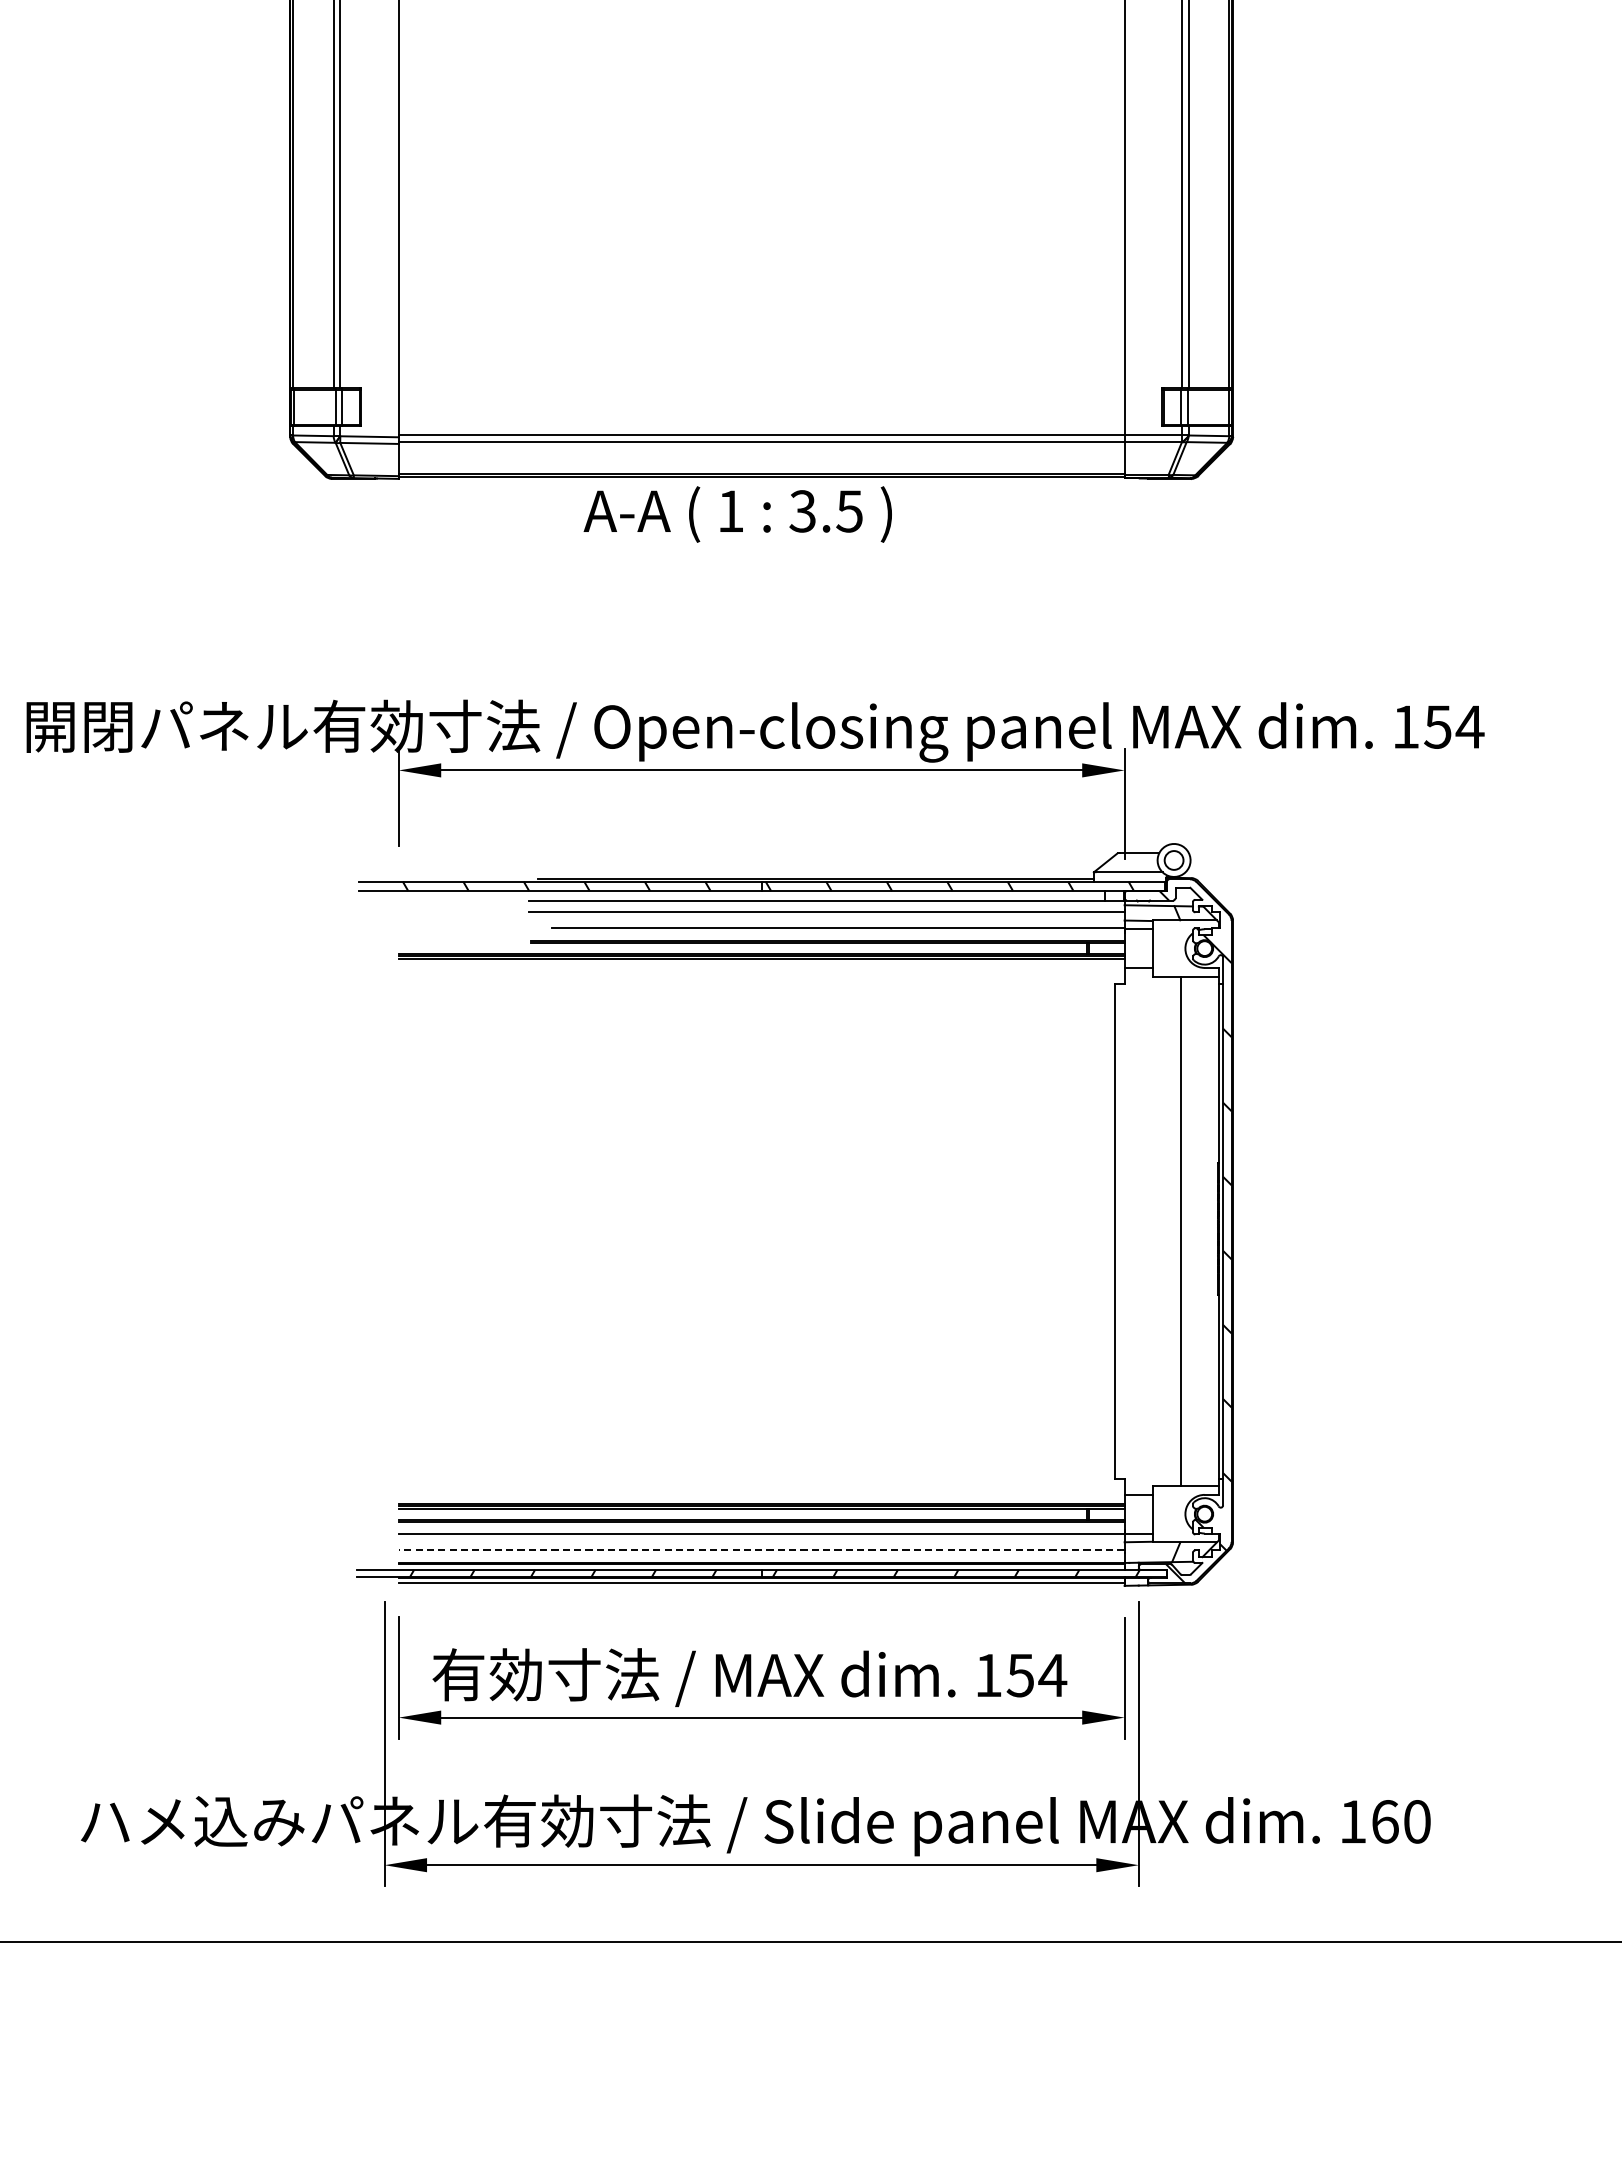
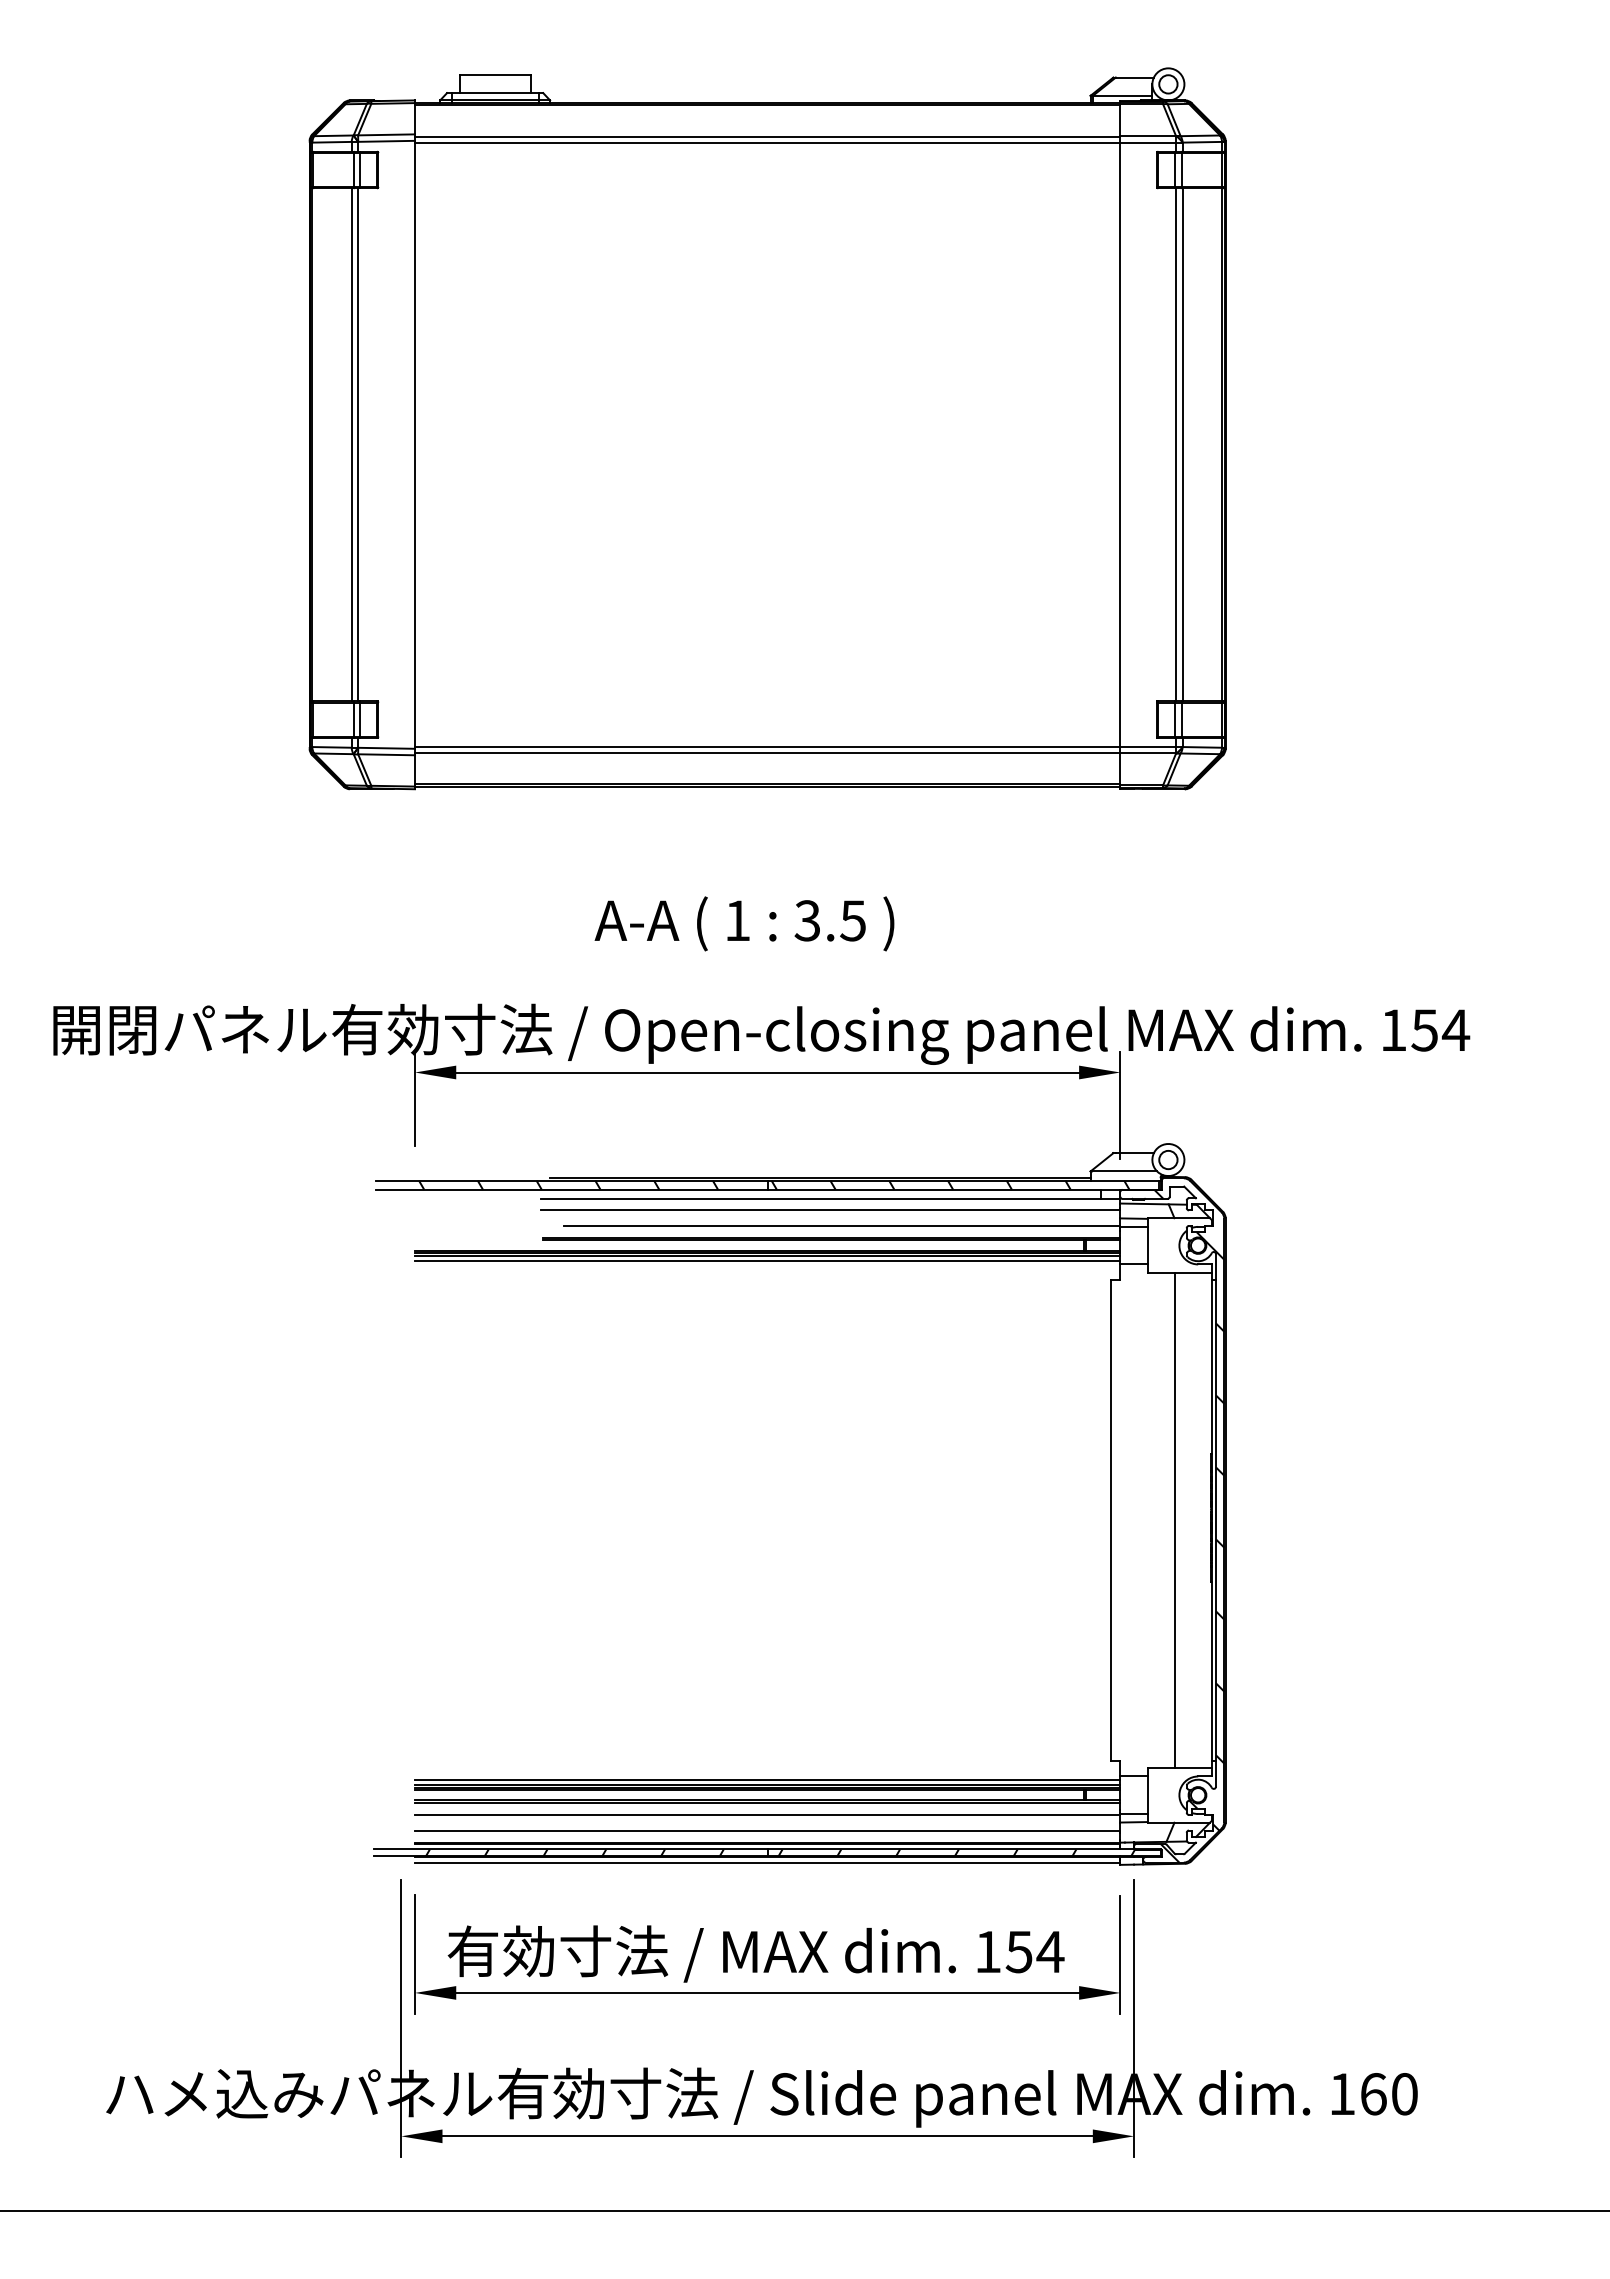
text: (737, 514) -> (744, 923), moved
line: (761, 964) -> (767, 1261), added
line: (761, 1497) -> (767, 1779), added
line: (761, 1550) -> (767, 1830), dashed -> solid

